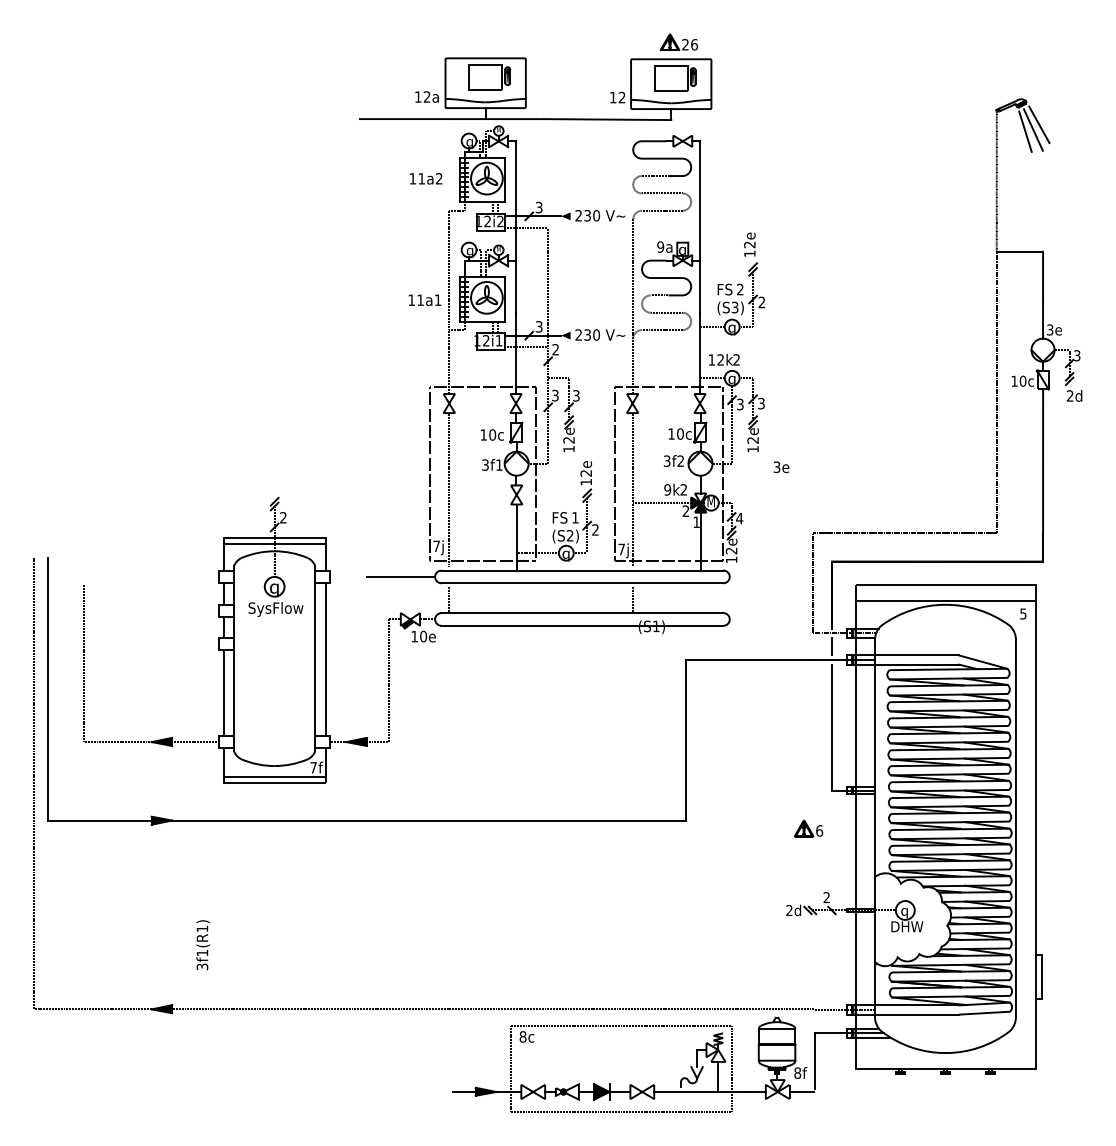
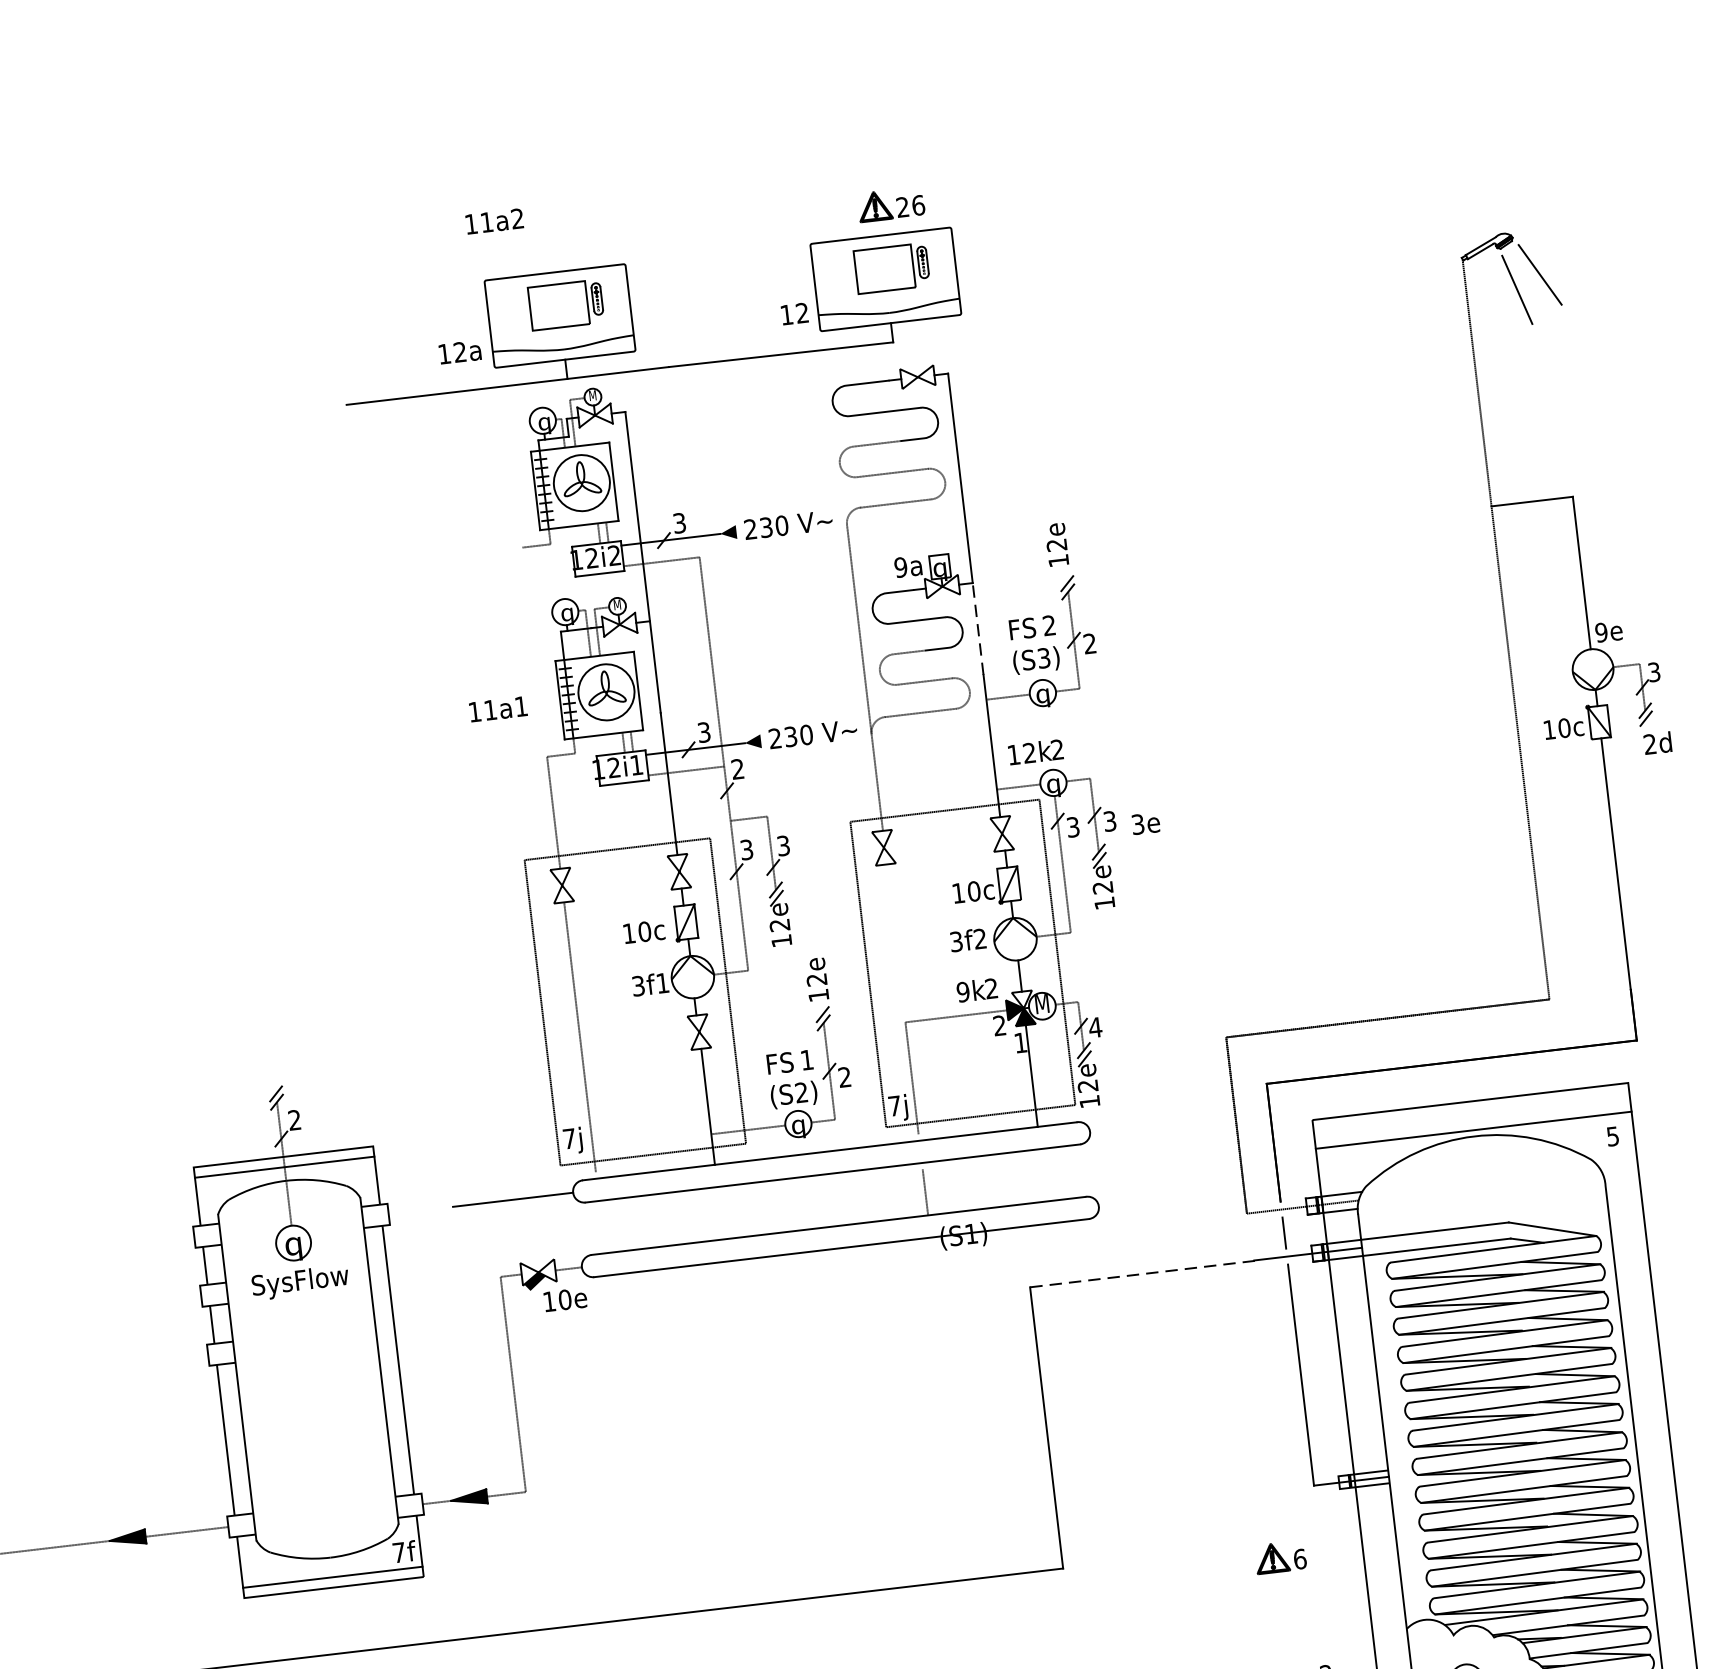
line: (1032, 129) -> (1529, 284), removed
text: (426, 178) -> (495, 220), moved
line: (449, 270) -> (535, 652), removed
line: (700, 287) -> (979, 630), solid -> dashed
text: (1049, 329) -> (1600, 631), 3e -> 9e
line: (633, 458) -> (896, 944), removed
text: (781, 467) -> (1145, 824), moved
line: (449, 599) -> (602, 1229), removed
line: (749, 660) -> (1141, 1274), solid -> dashed

